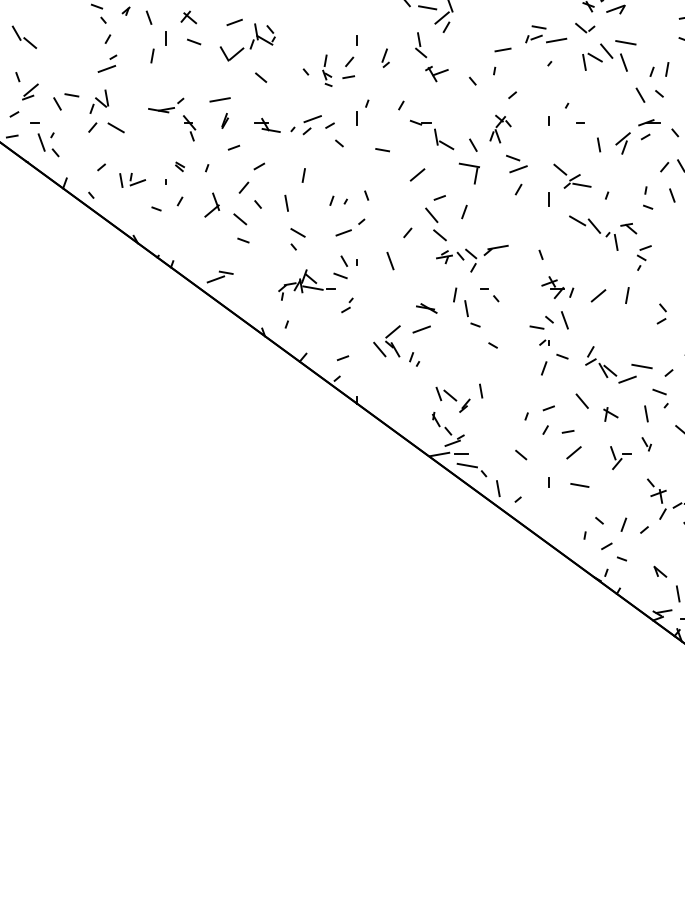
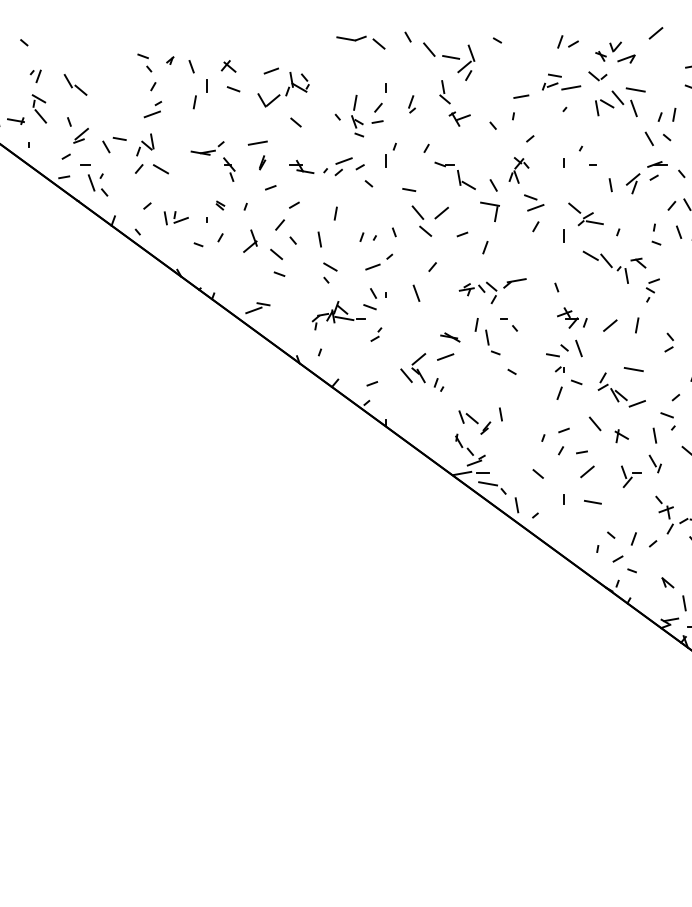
part: (327, 70) -> (357, 115), size x1.43
part: (435, 223) -> (421, 220), moved
line: (641, 366) -> (633, 369), moved
part: (645, 443) -> (654, 463), size x1.43

